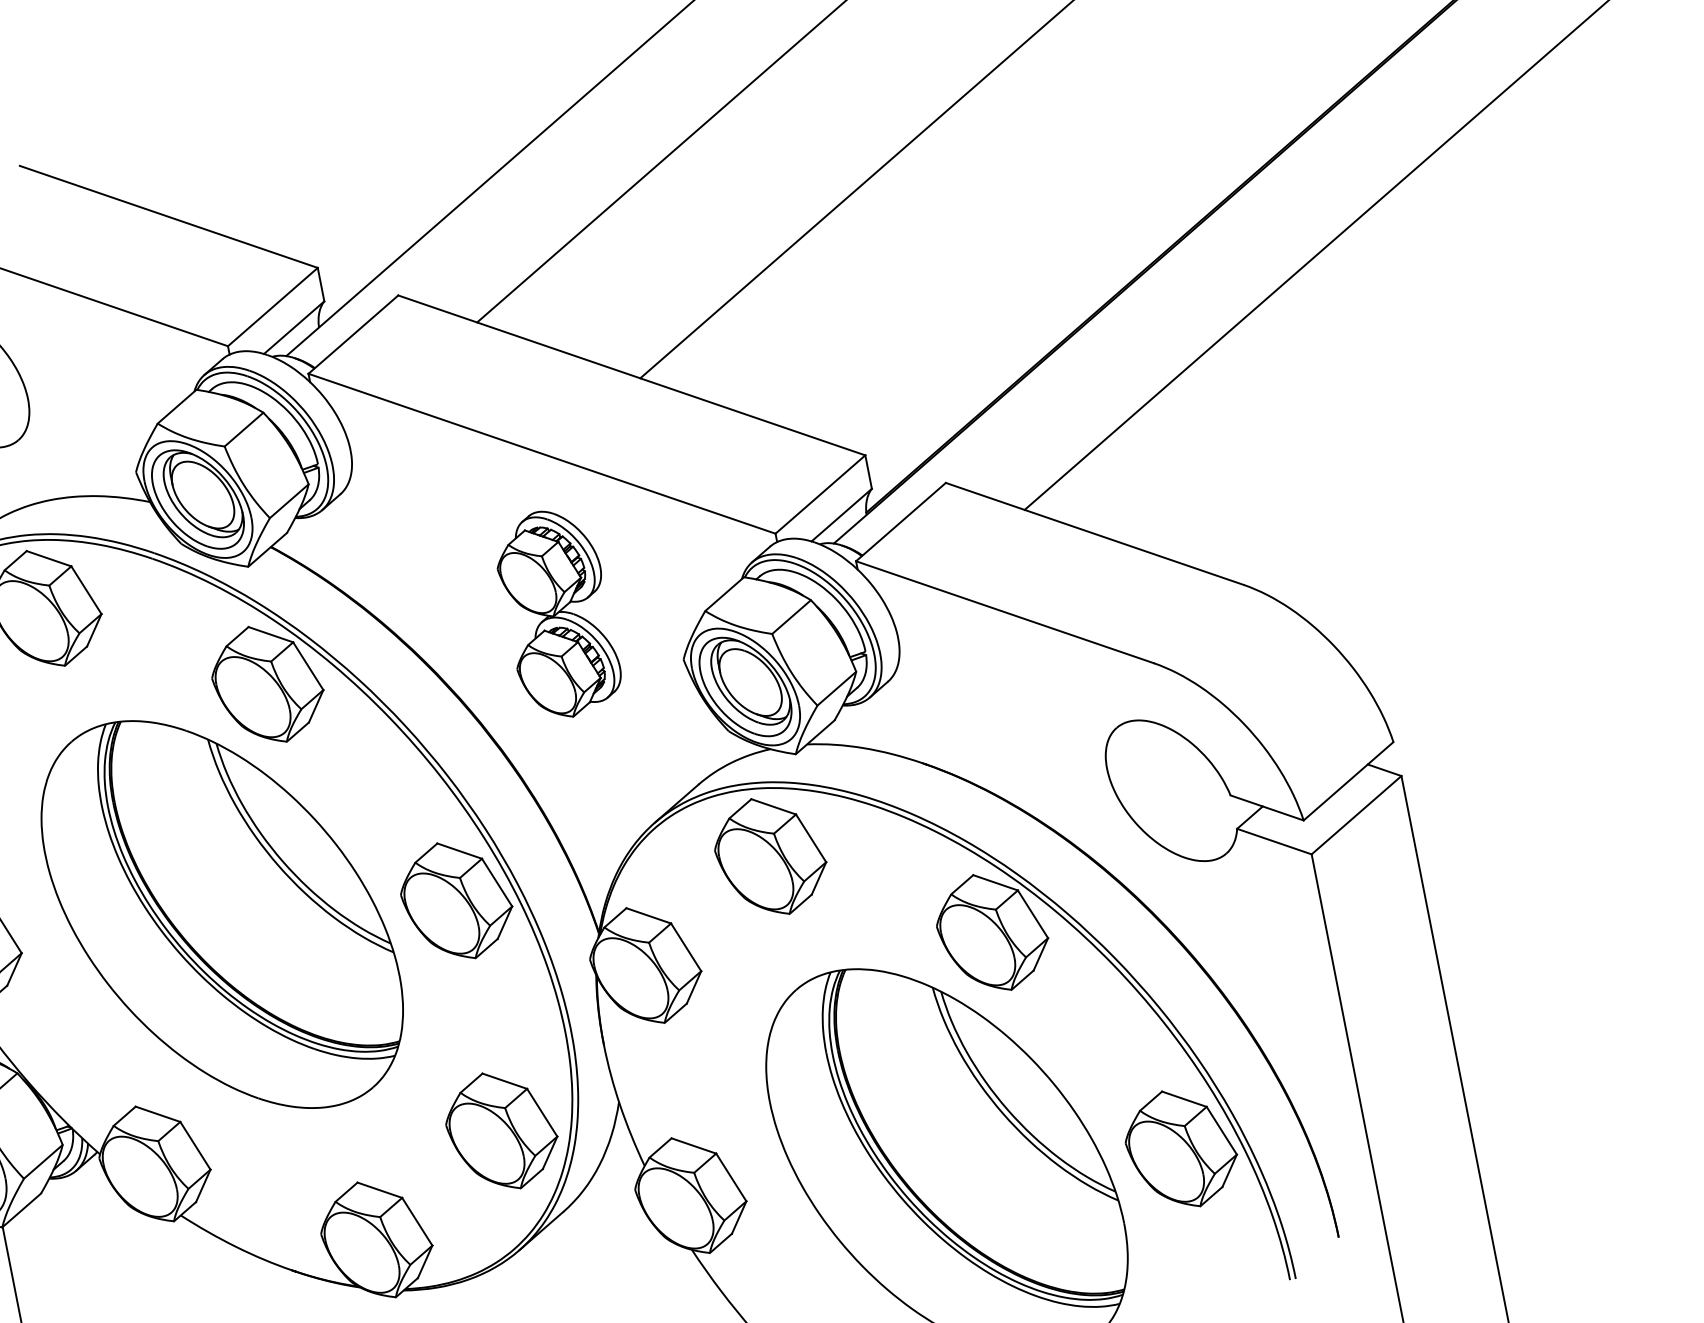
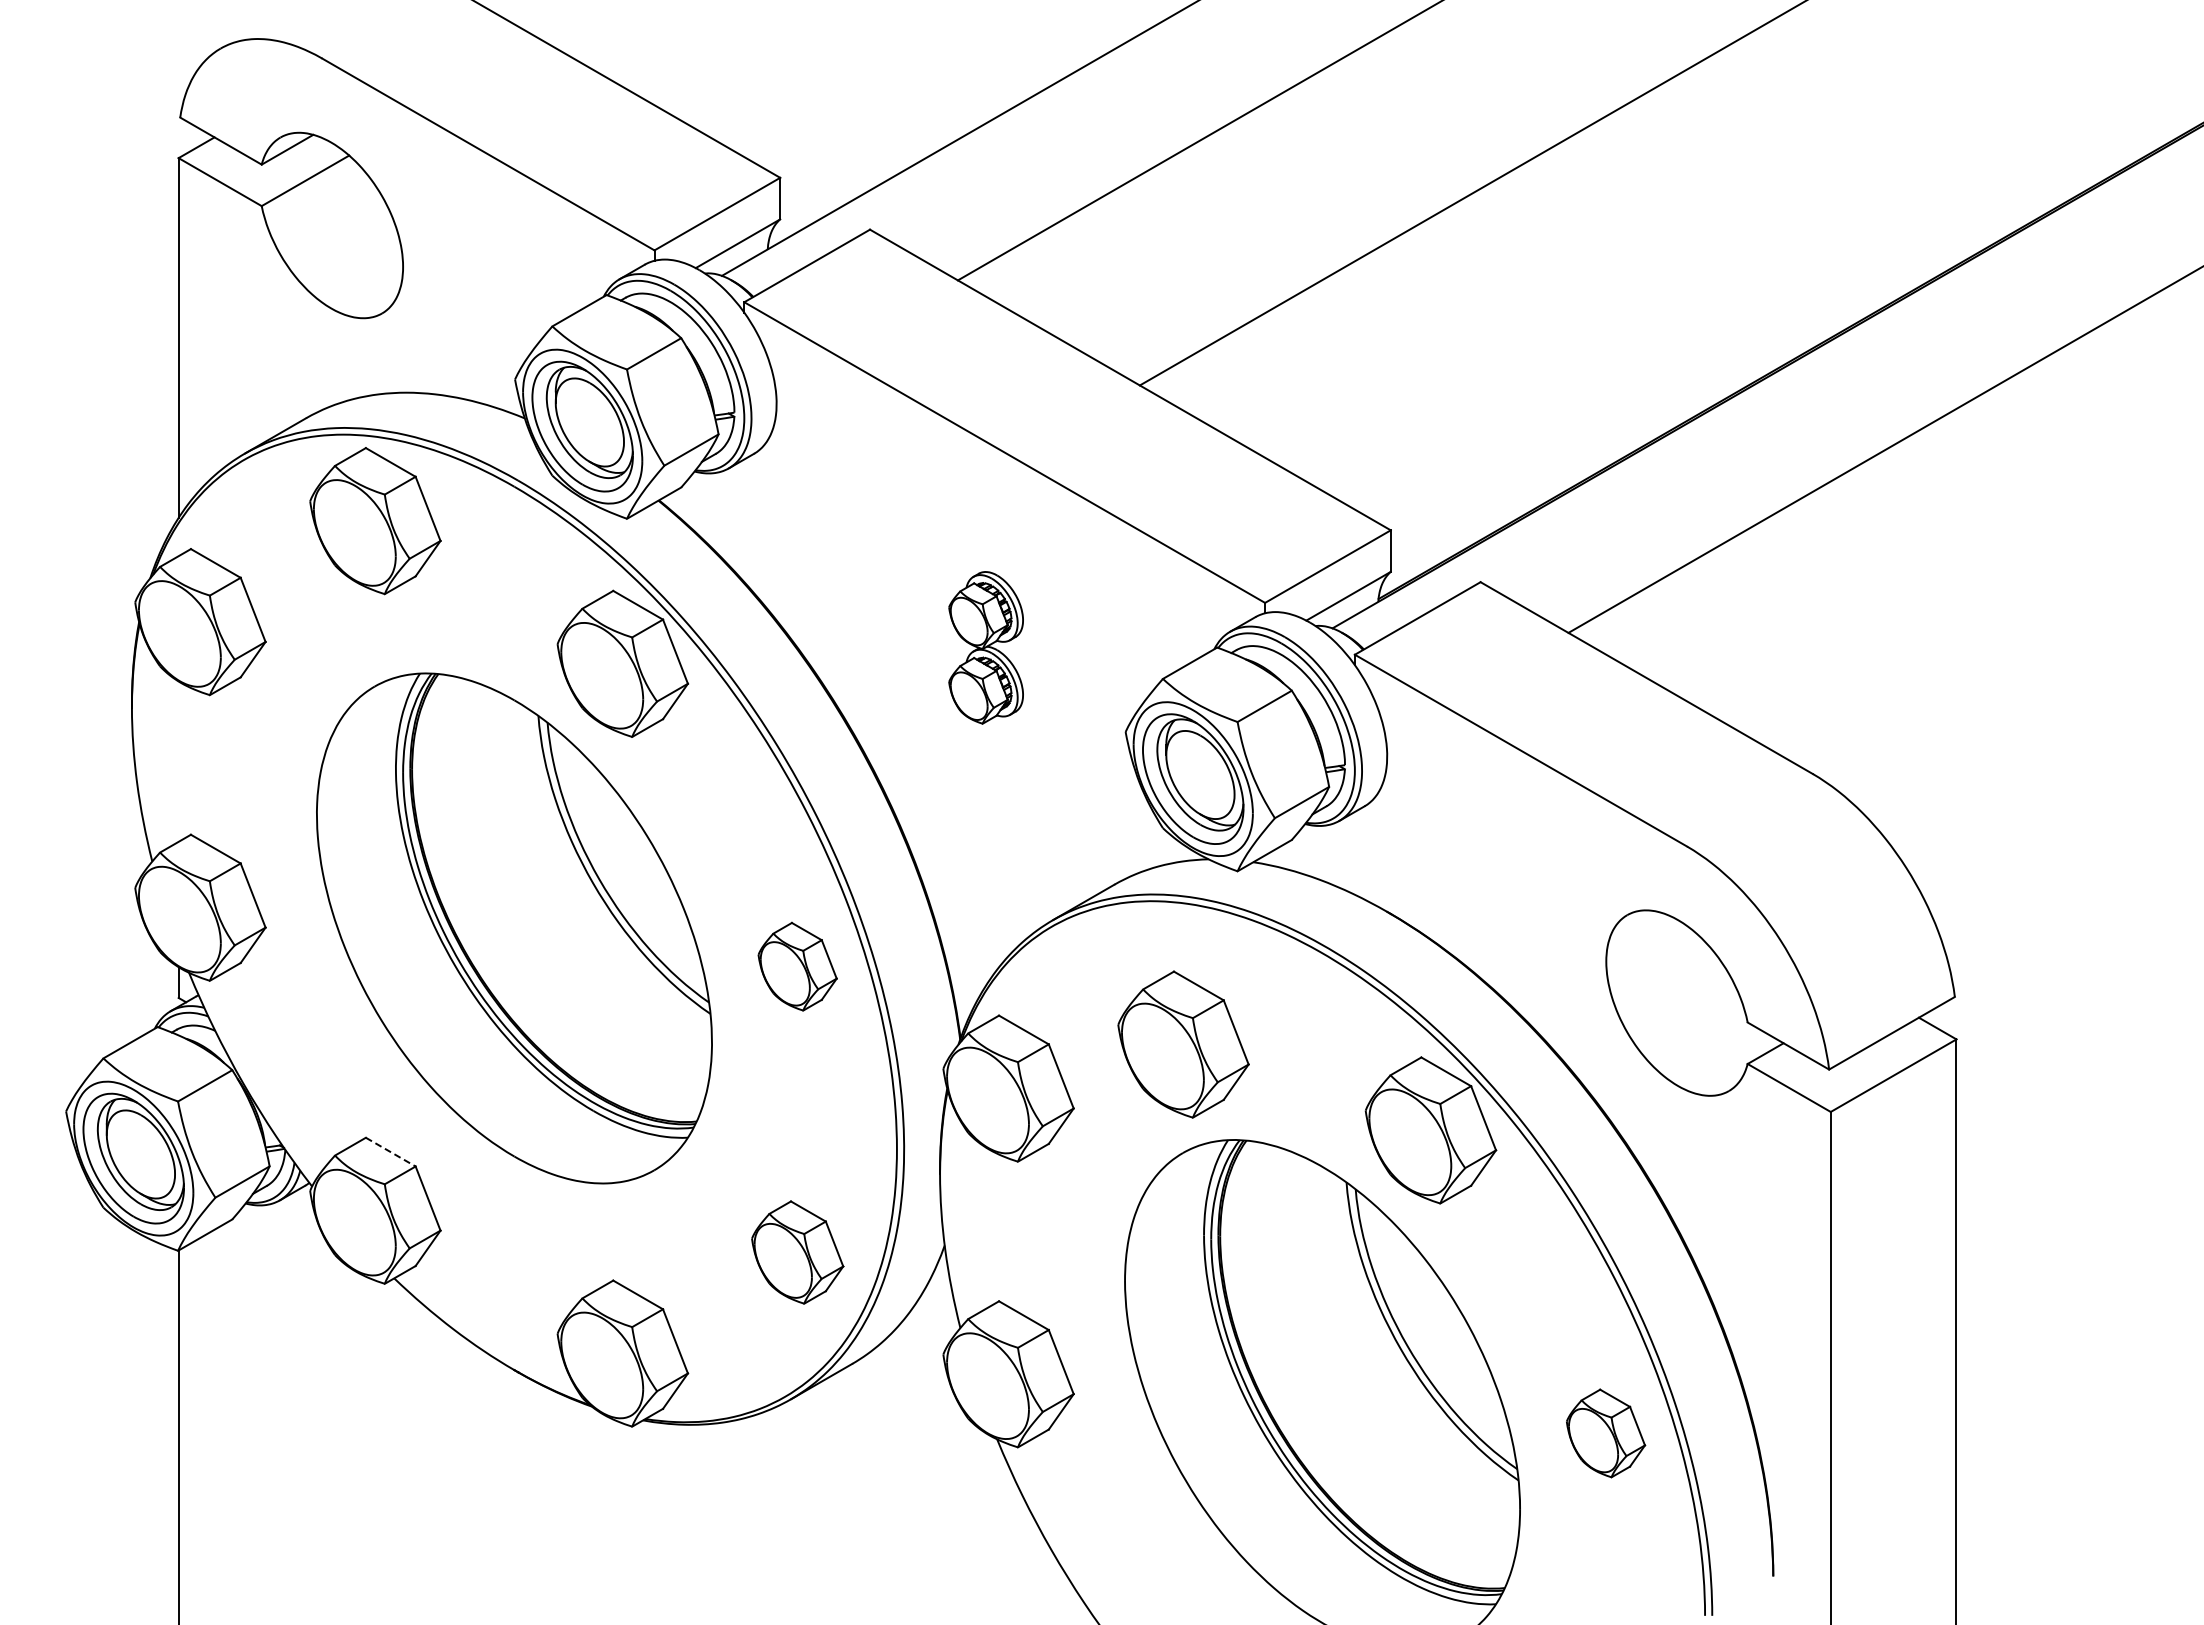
part: (557, 613) -> (985, 647), size x0.6
part: (770, 856) -> (1183, 1044), moved
part: (456, 900) -> (797, 966), size x0.6
line: (157, 1114) -> (390, 1152), solid -> dashed
part: (501, 1130) -> (797, 1252), size x0.7
part: (1181, 1148) -> (1605, 1433), size x0.6

